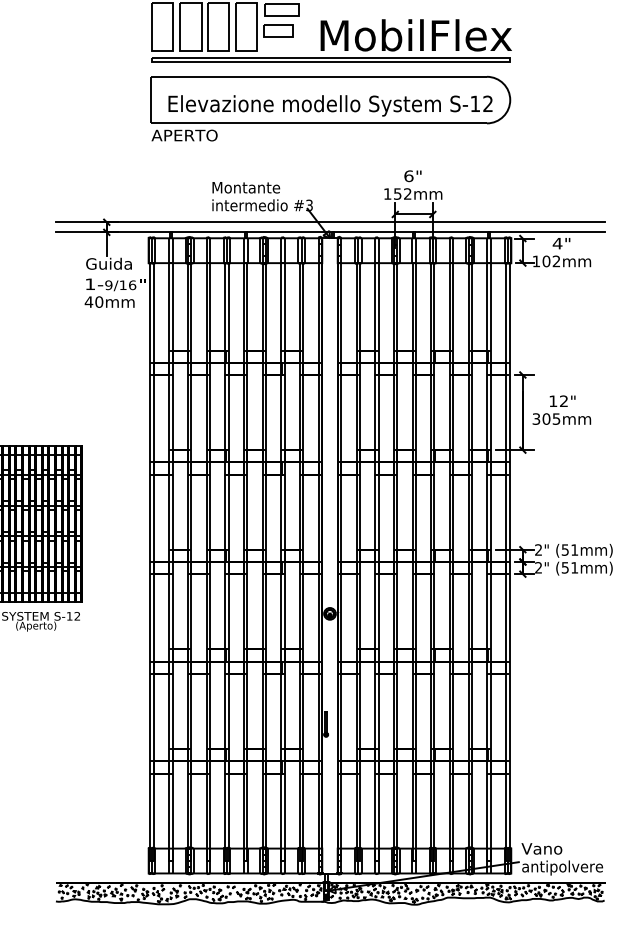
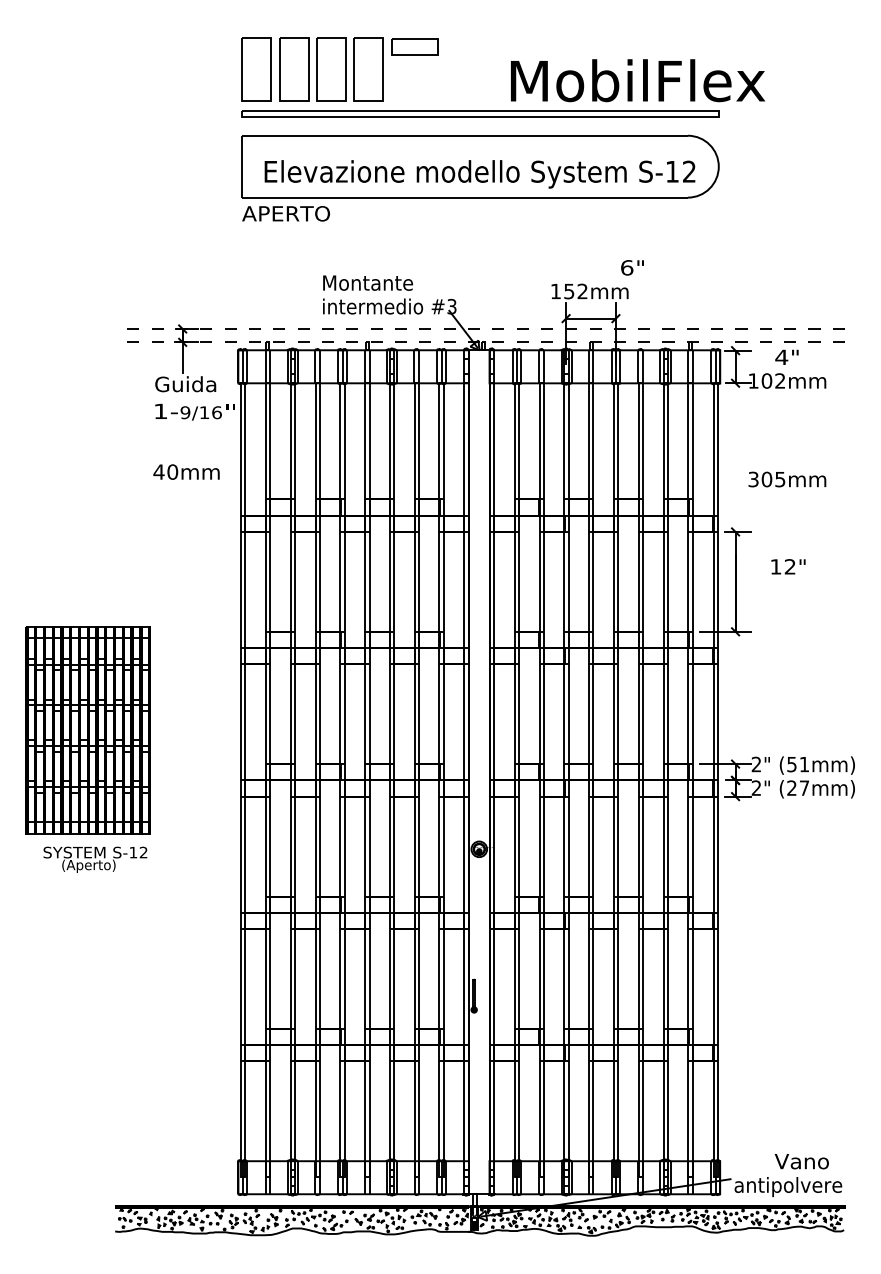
part: (278, 30) -> (410, 74), removed
text: (416, 35) -> (638, 80), moved
text: (412, 175) -> (632, 267), moved
line: (330, 221) -> (480, 328), solid -> dashed
line: (330, 232) -> (480, 342), solid -> dashed
text: (109, 301) -> (186, 471), moved
text: (561, 419) -> (787, 479), moved
text: (569, 567) -> (797, 787), (51mm) -> (27mm)
text: (541, 848) -> (801, 1161), moved

